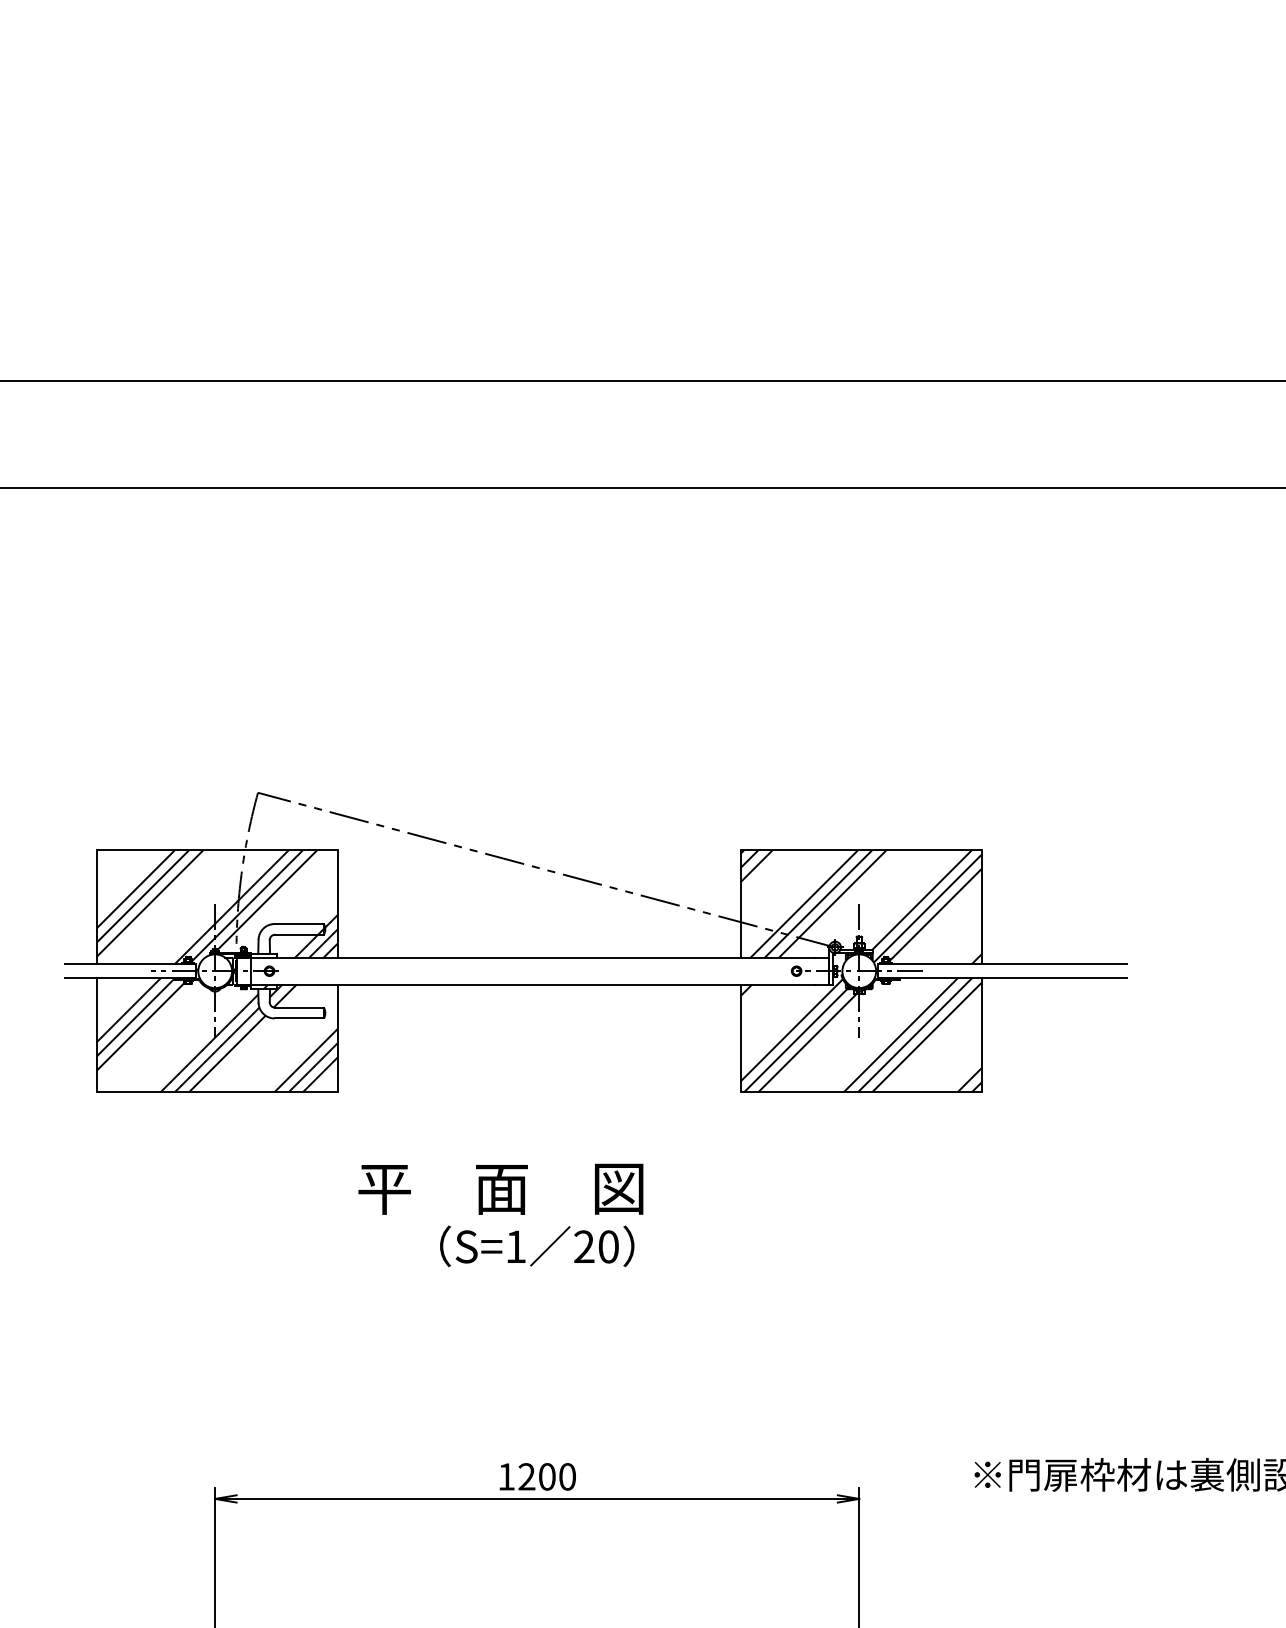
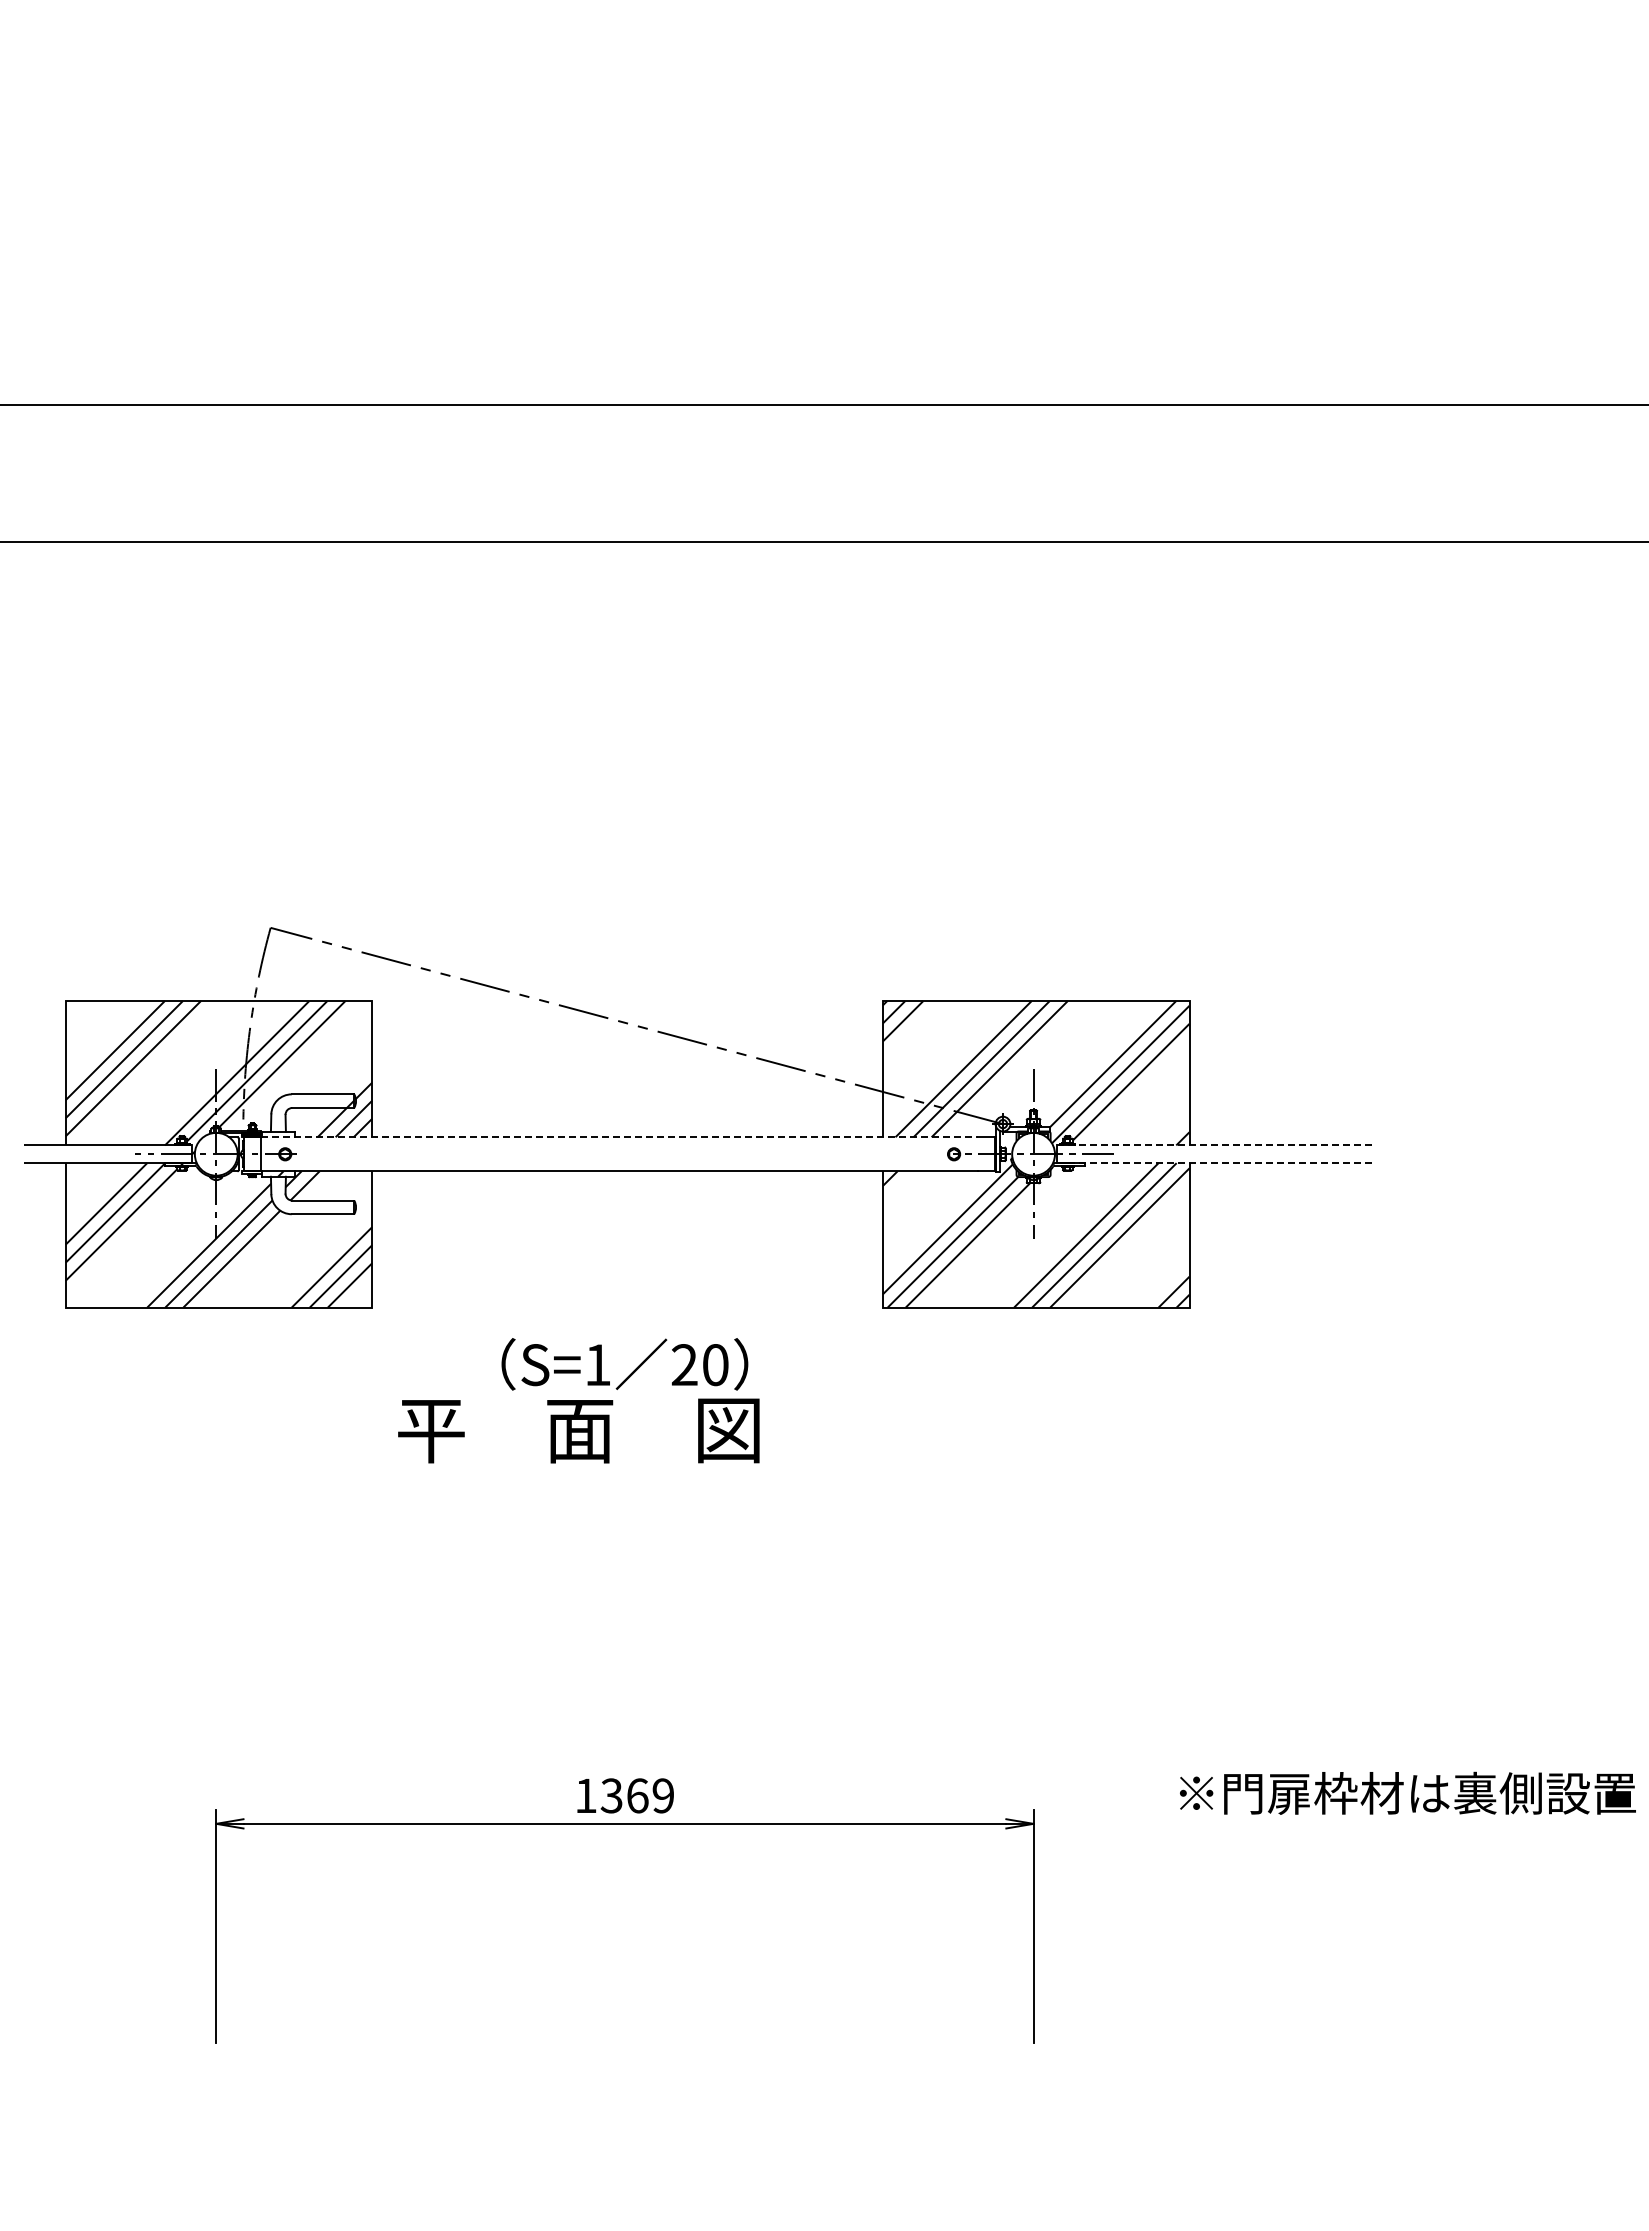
line: (532, 958) -> (619, 1137), solid -> dashed
line: (1003, 964) -> (1216, 1145), solid -> dashed
line: (1003, 978) -> (1216, 1163), solid -> dashed
text: (536, 1246) -> (624, 1364), moved
text: (547, 1476) -> (637, 1795), 1200 -> 1369

